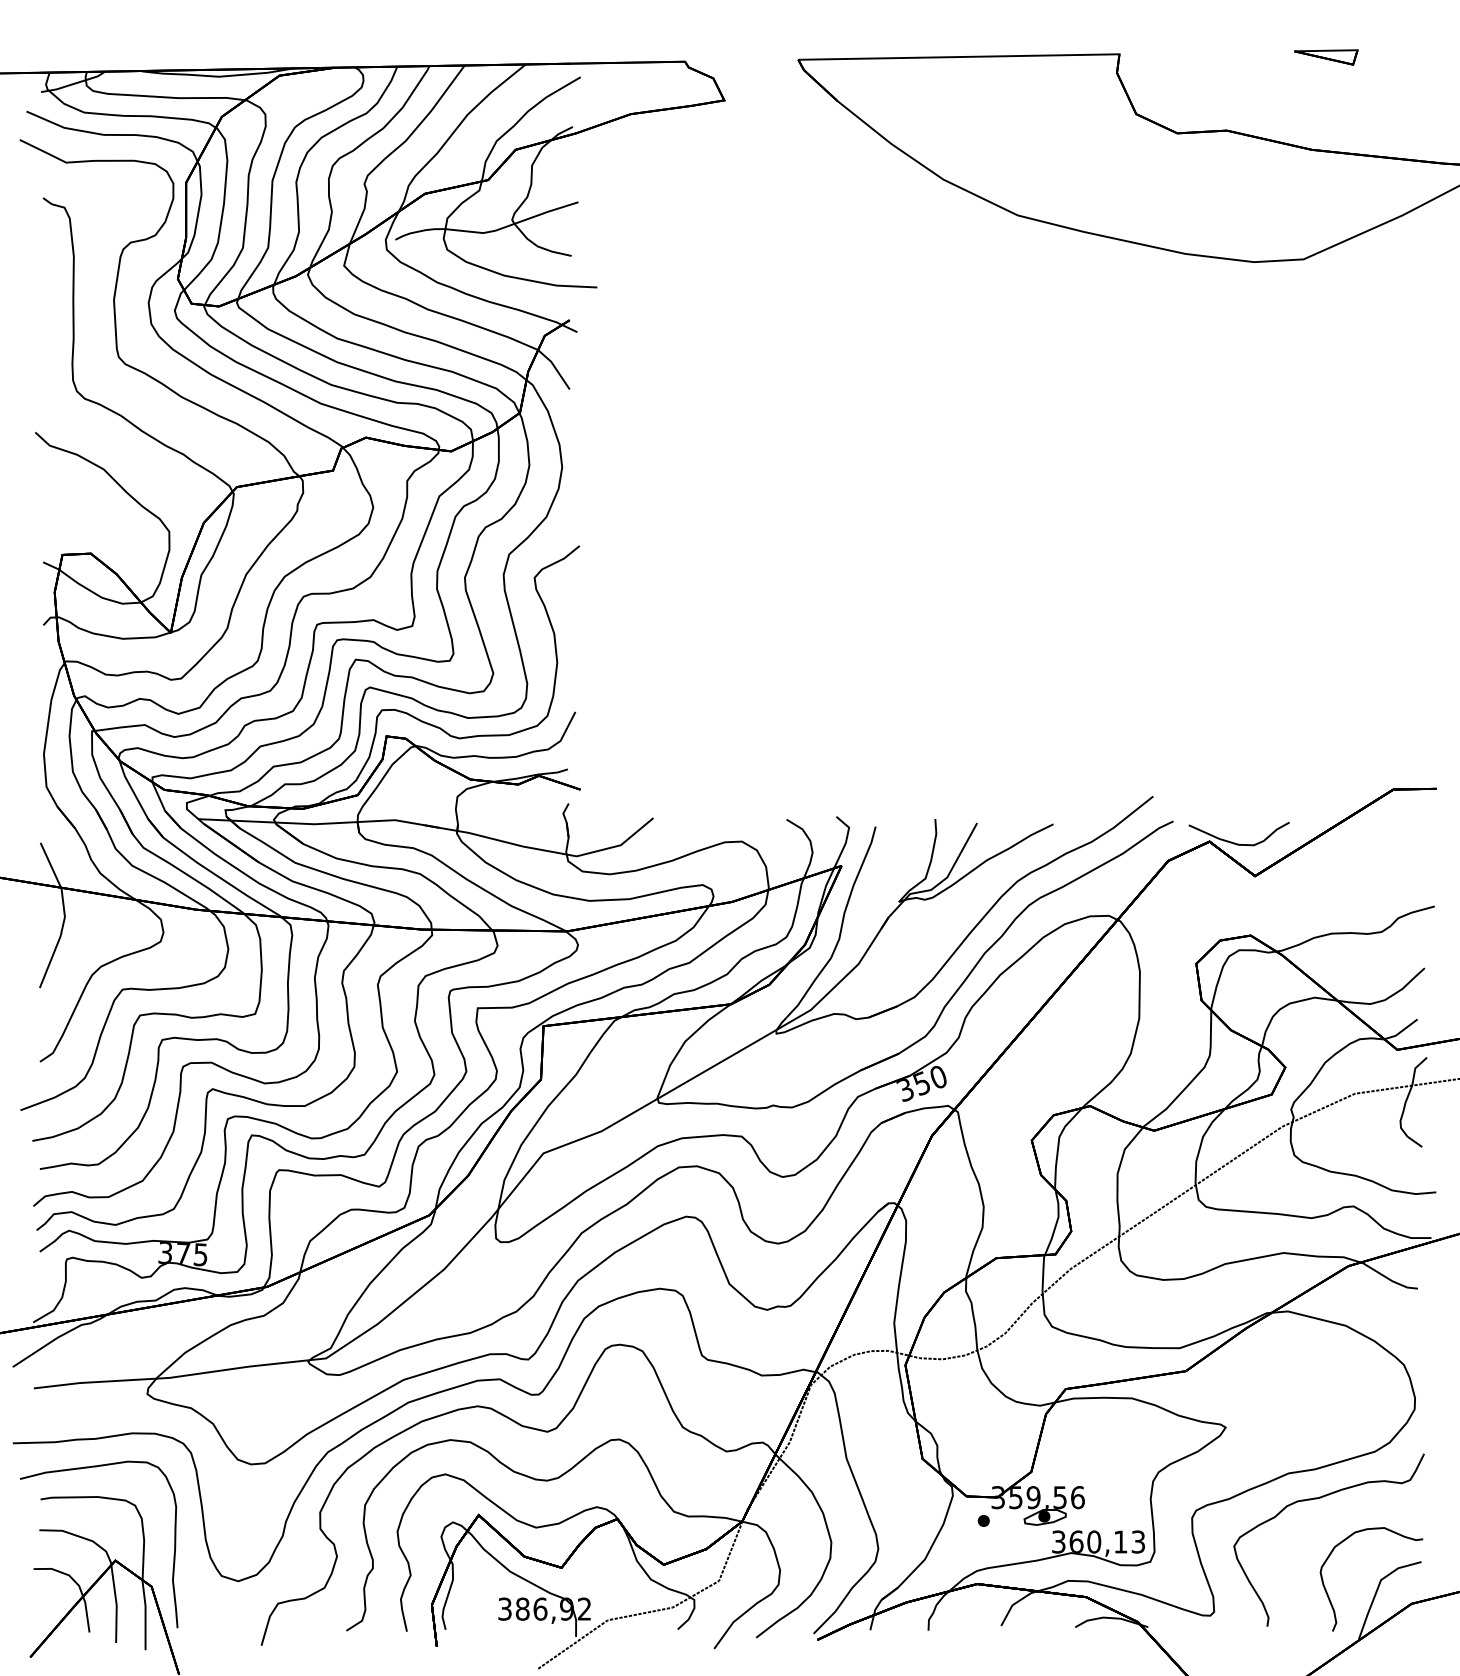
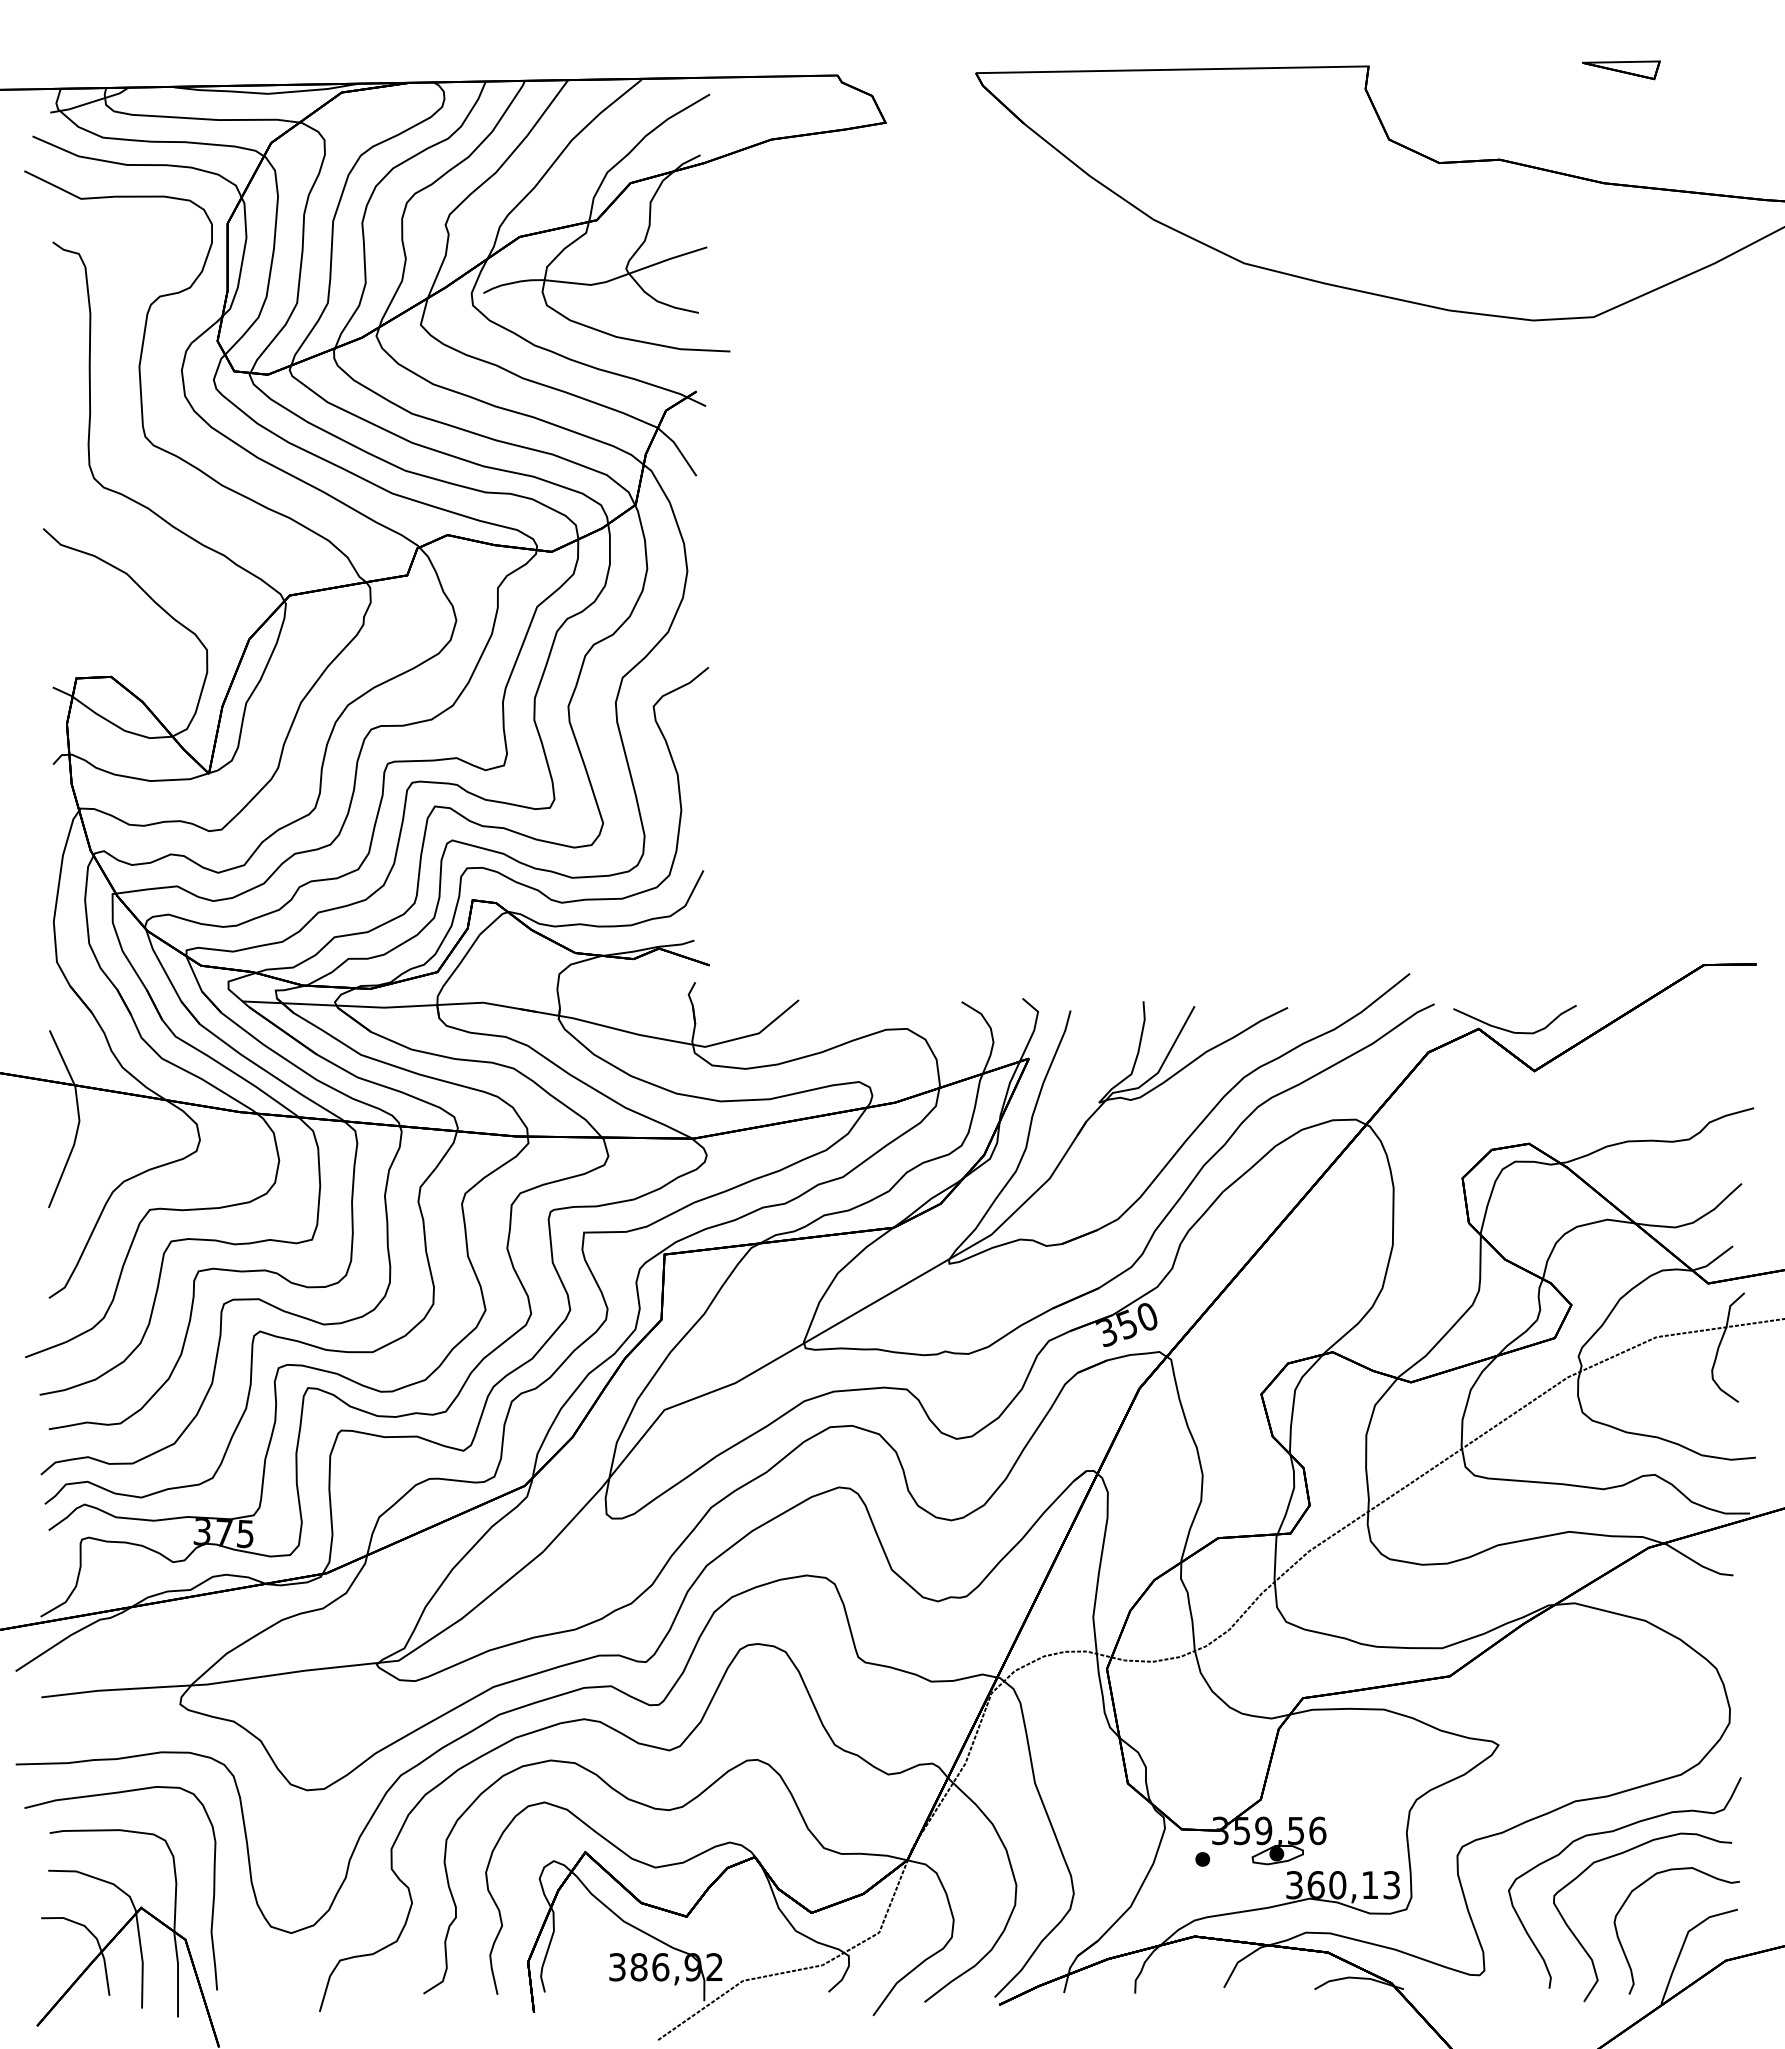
curve: (1300, 1598) -> (1589, 1954), added

